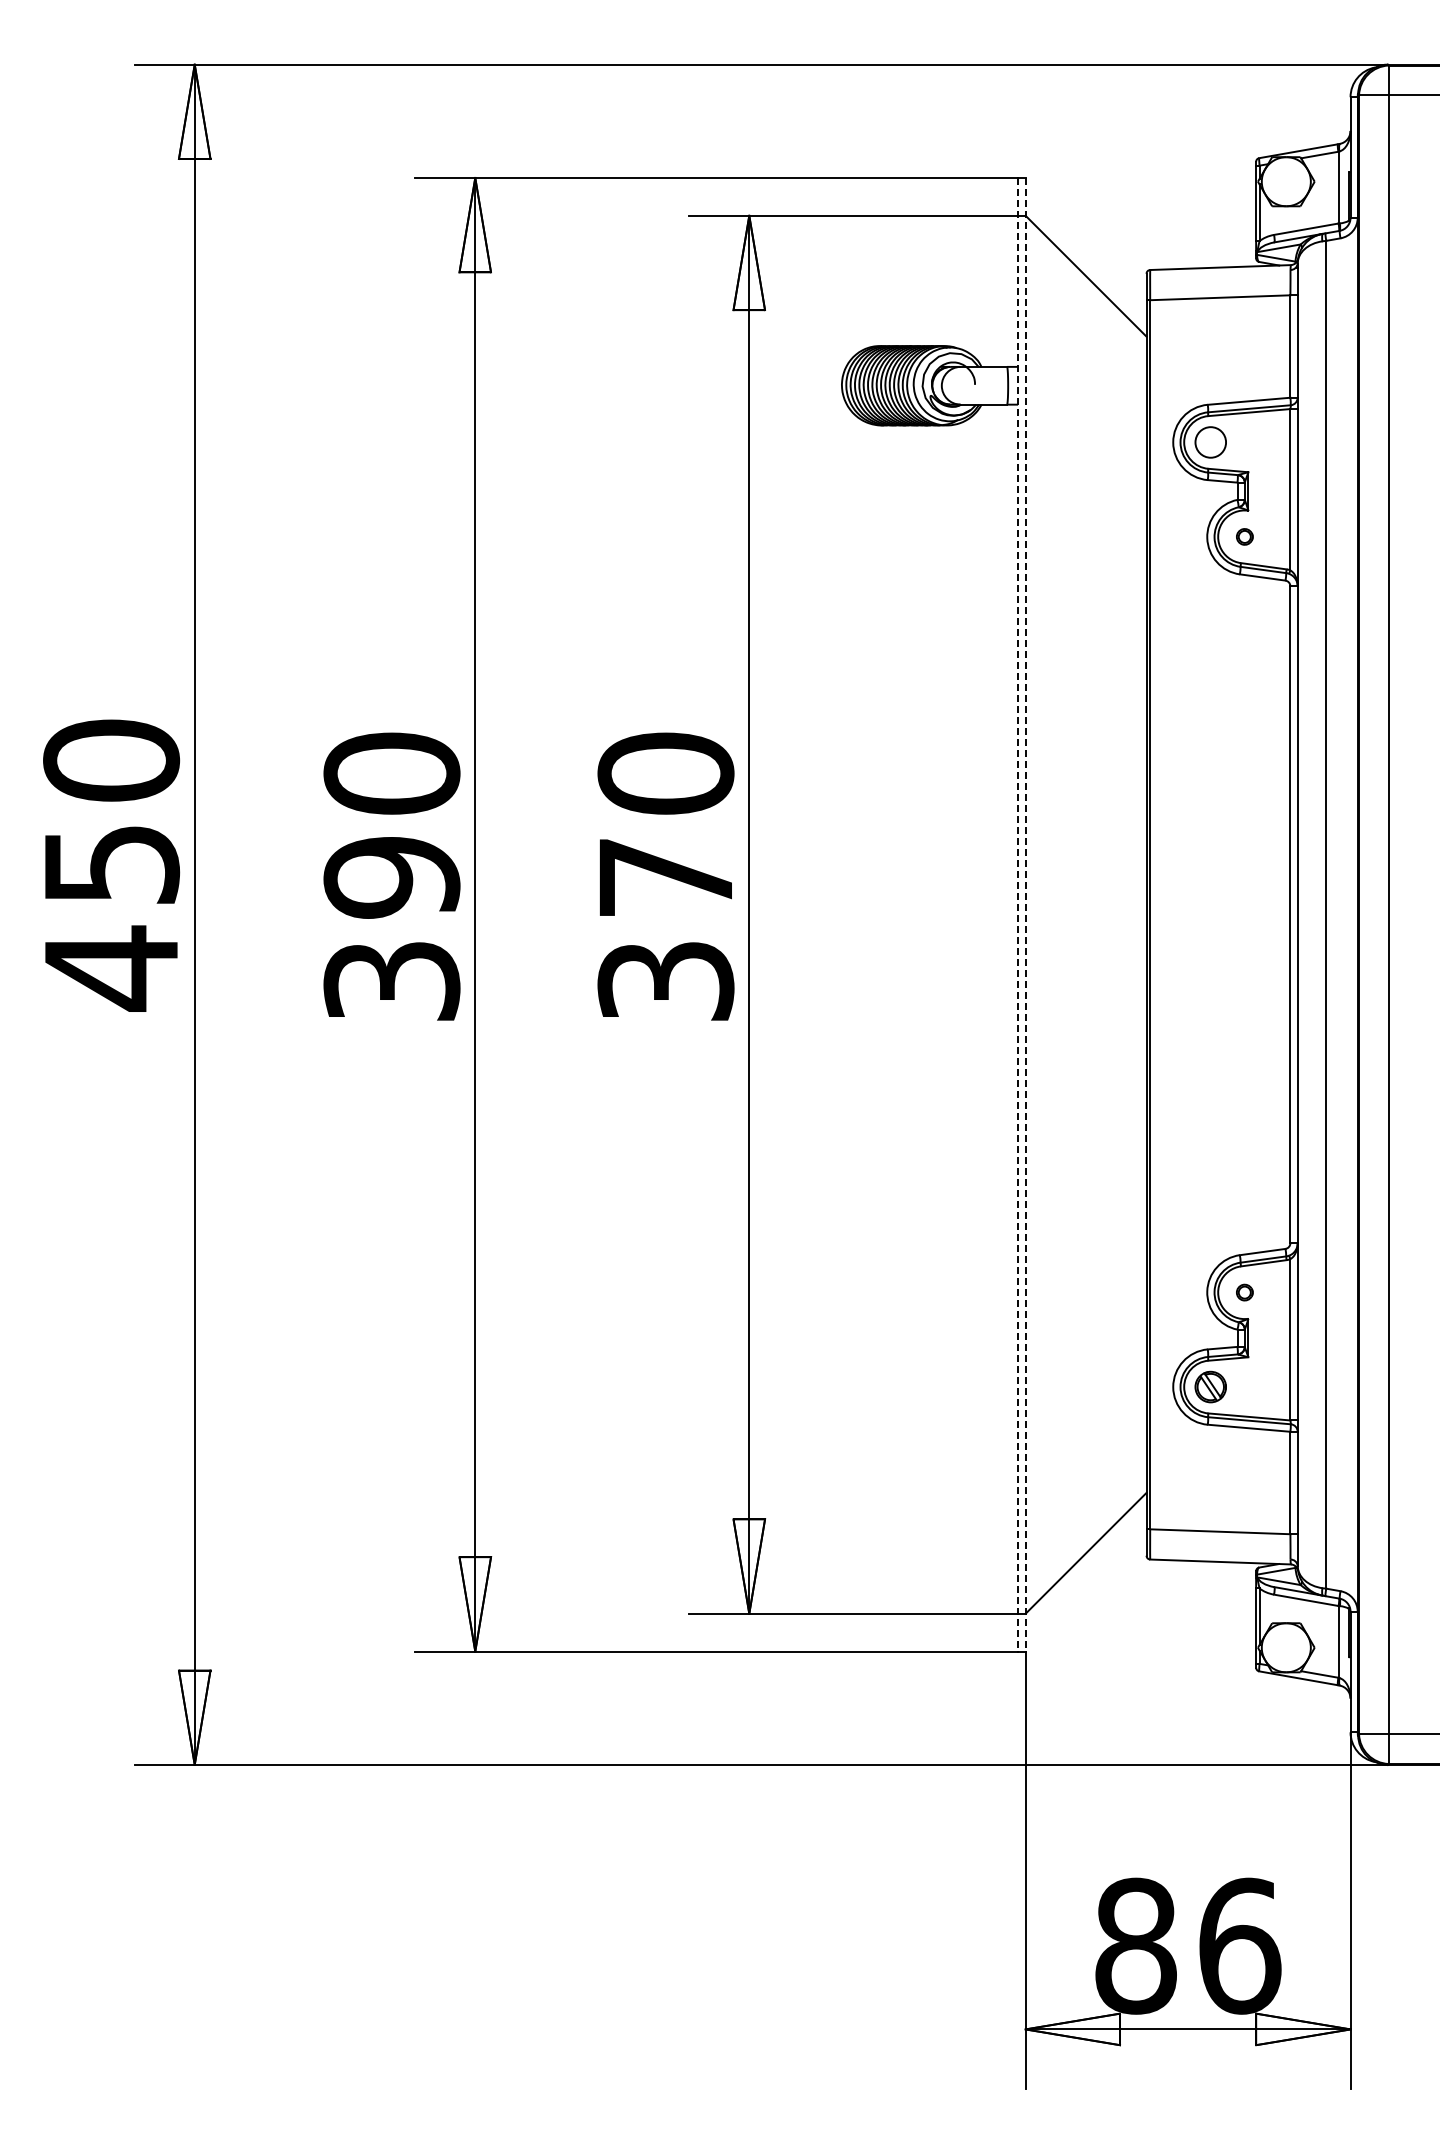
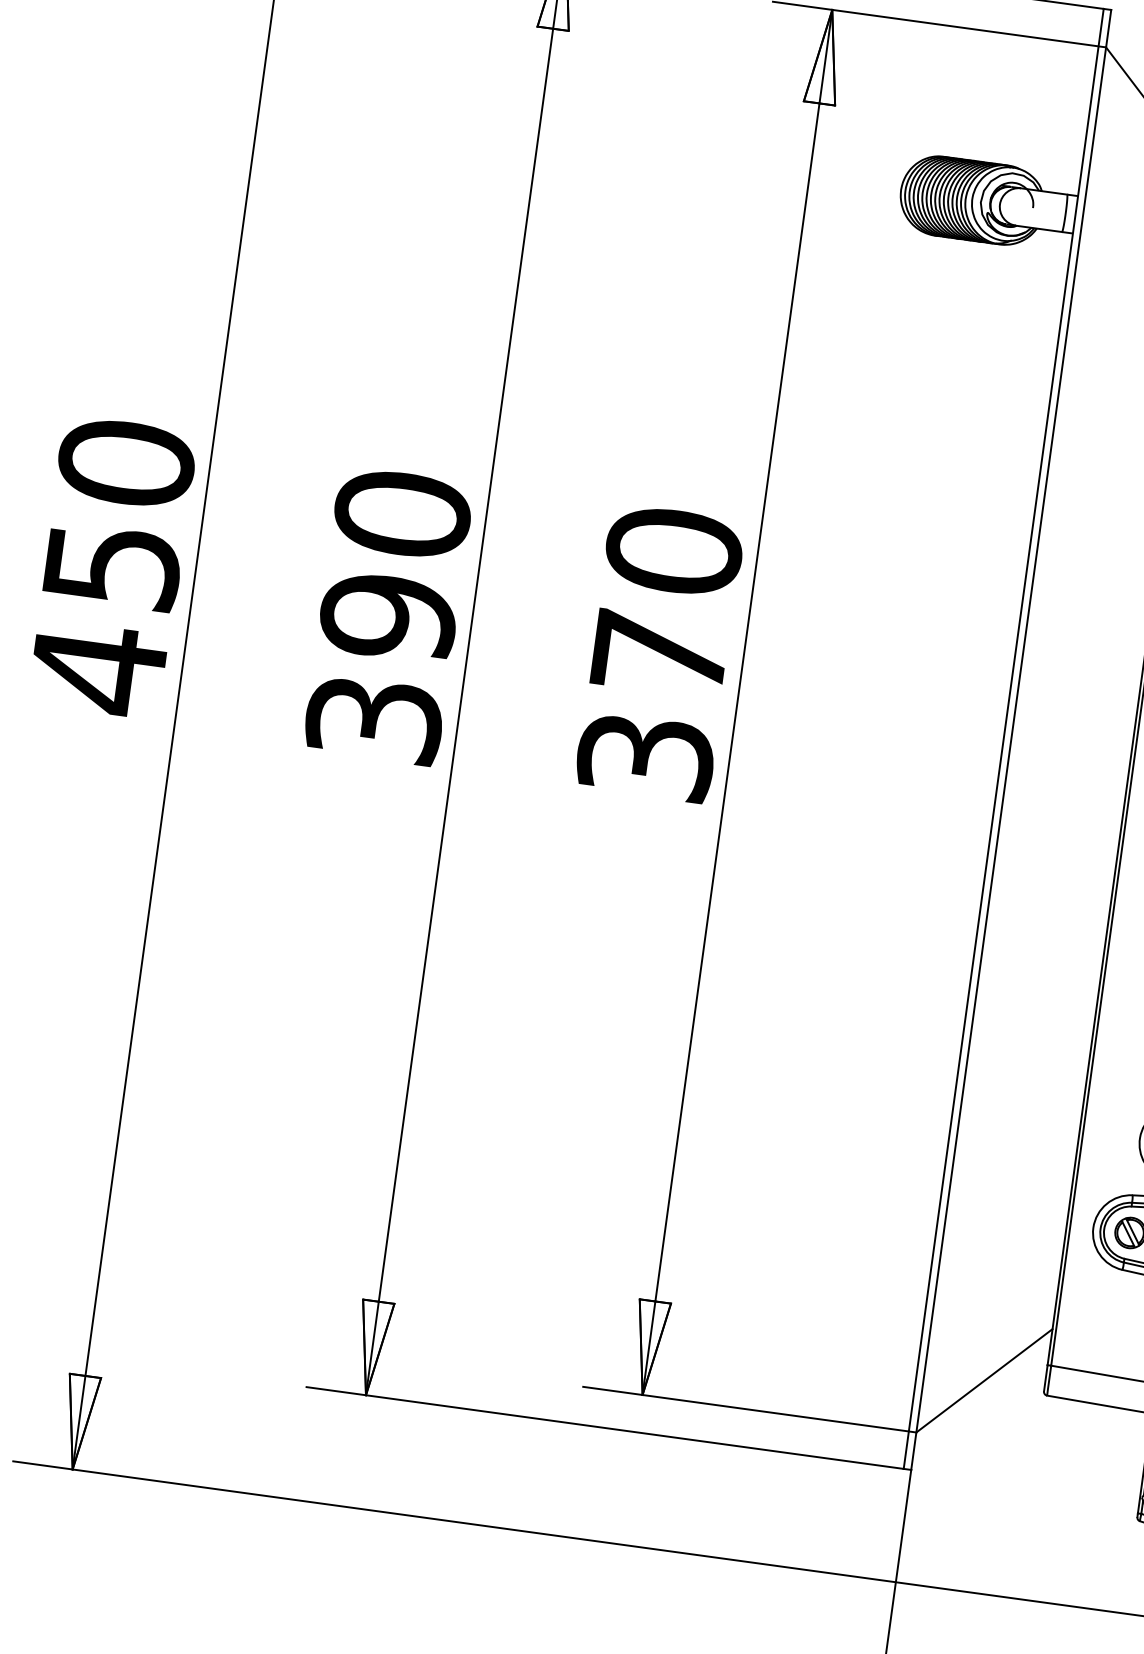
line: (1018, 914) -> (1004, 738), dashed -> solid
line: (1025, 914) -> (1011, 739), dashed -> solid

